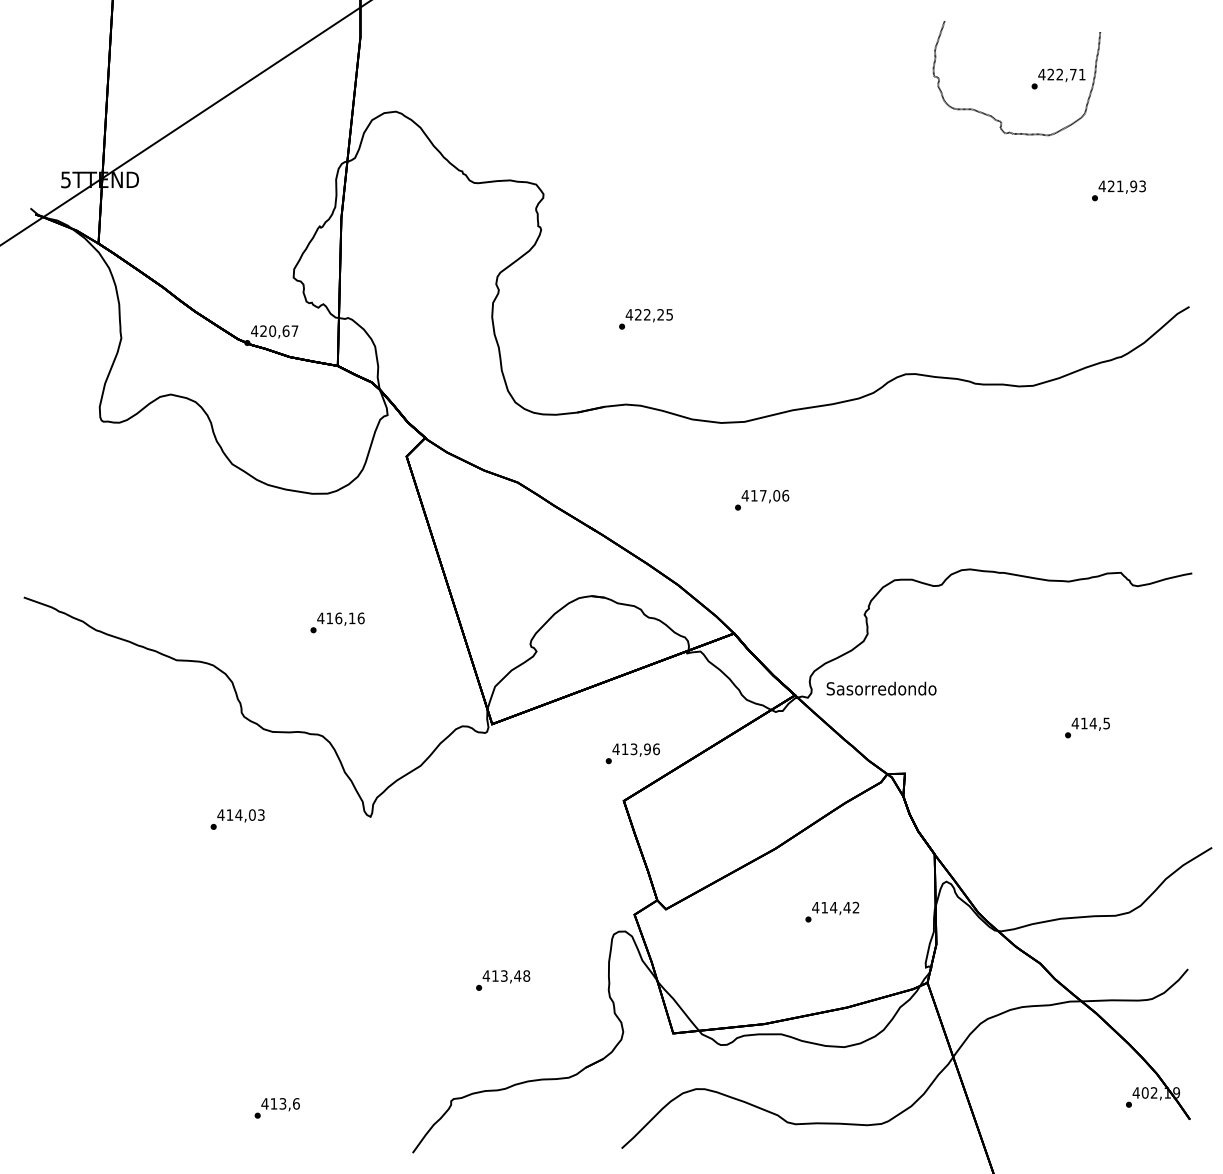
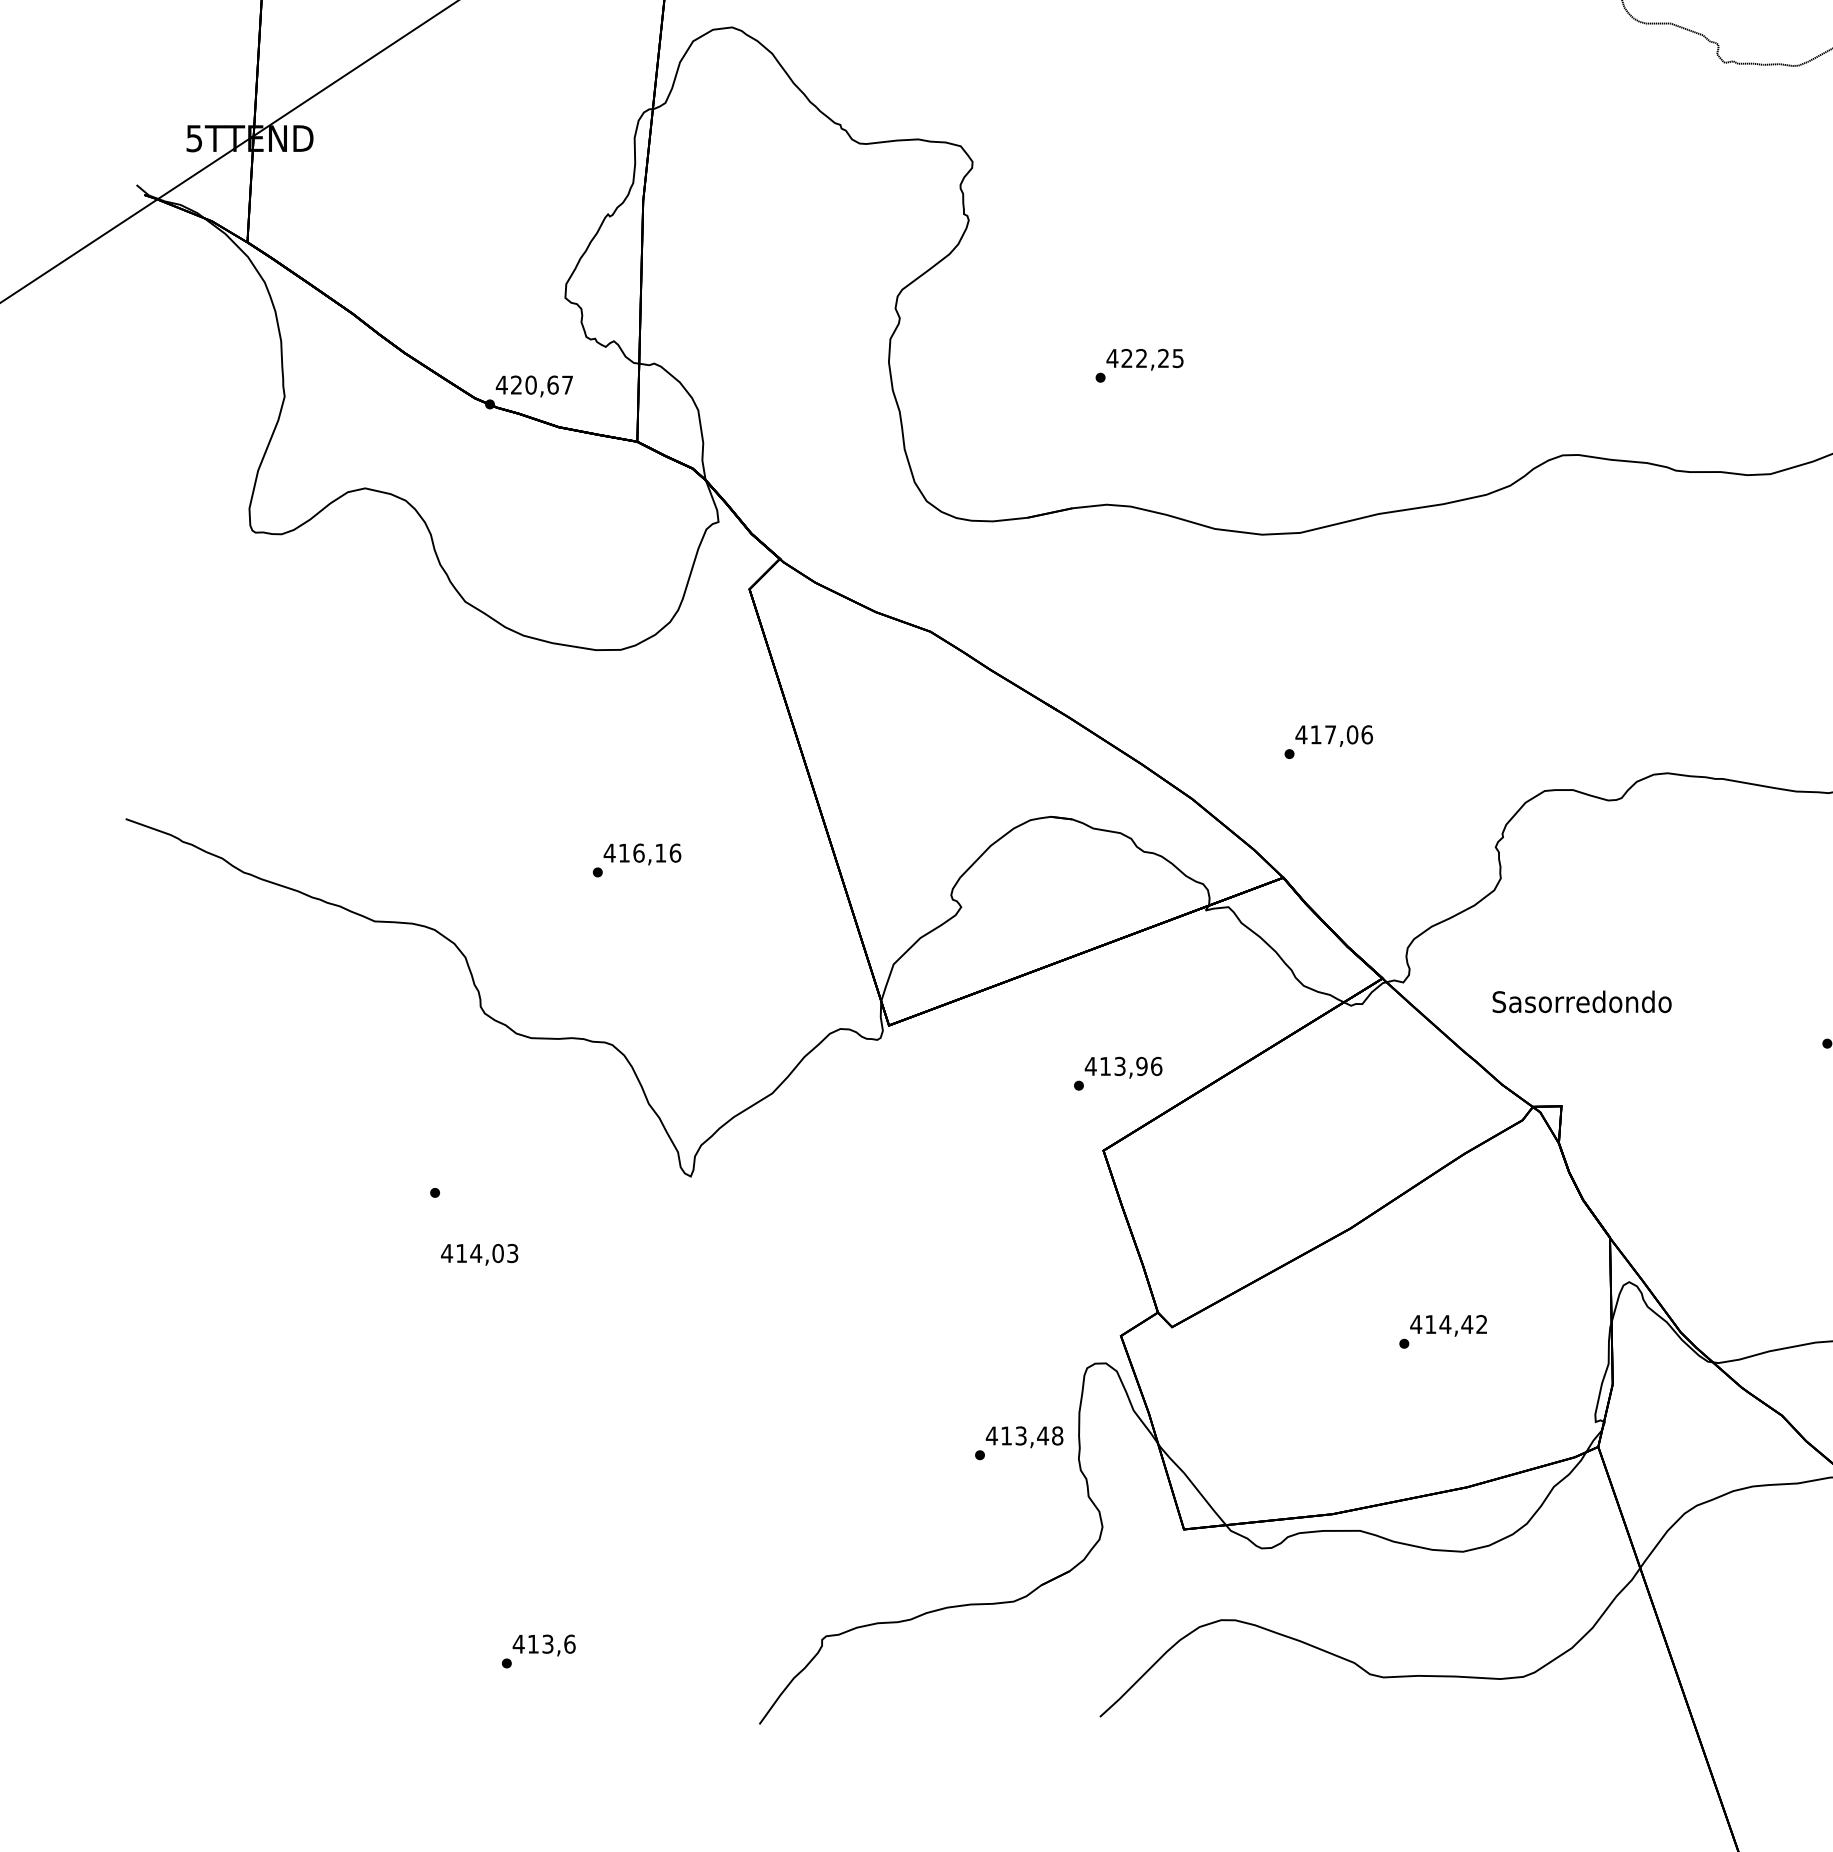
text: (762, 500) -> (1329, 742), moved
text: (881, 688) -> (1581, 1001), moved
text: (240, 815) -> (478, 1254), moved
text: (503, 980) -> (1019, 1443), moved

